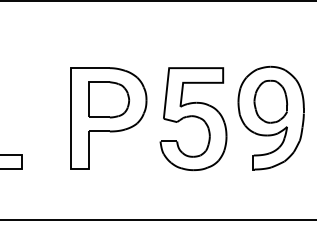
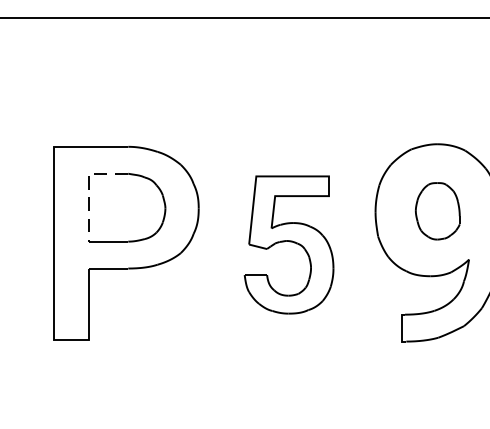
line: (89, 89) -> (89, 187), solid -> dashed
part: (270, 101) -> (437, 210), size x0.7
part: (193, 119) -> (289, 245), size x0.7

